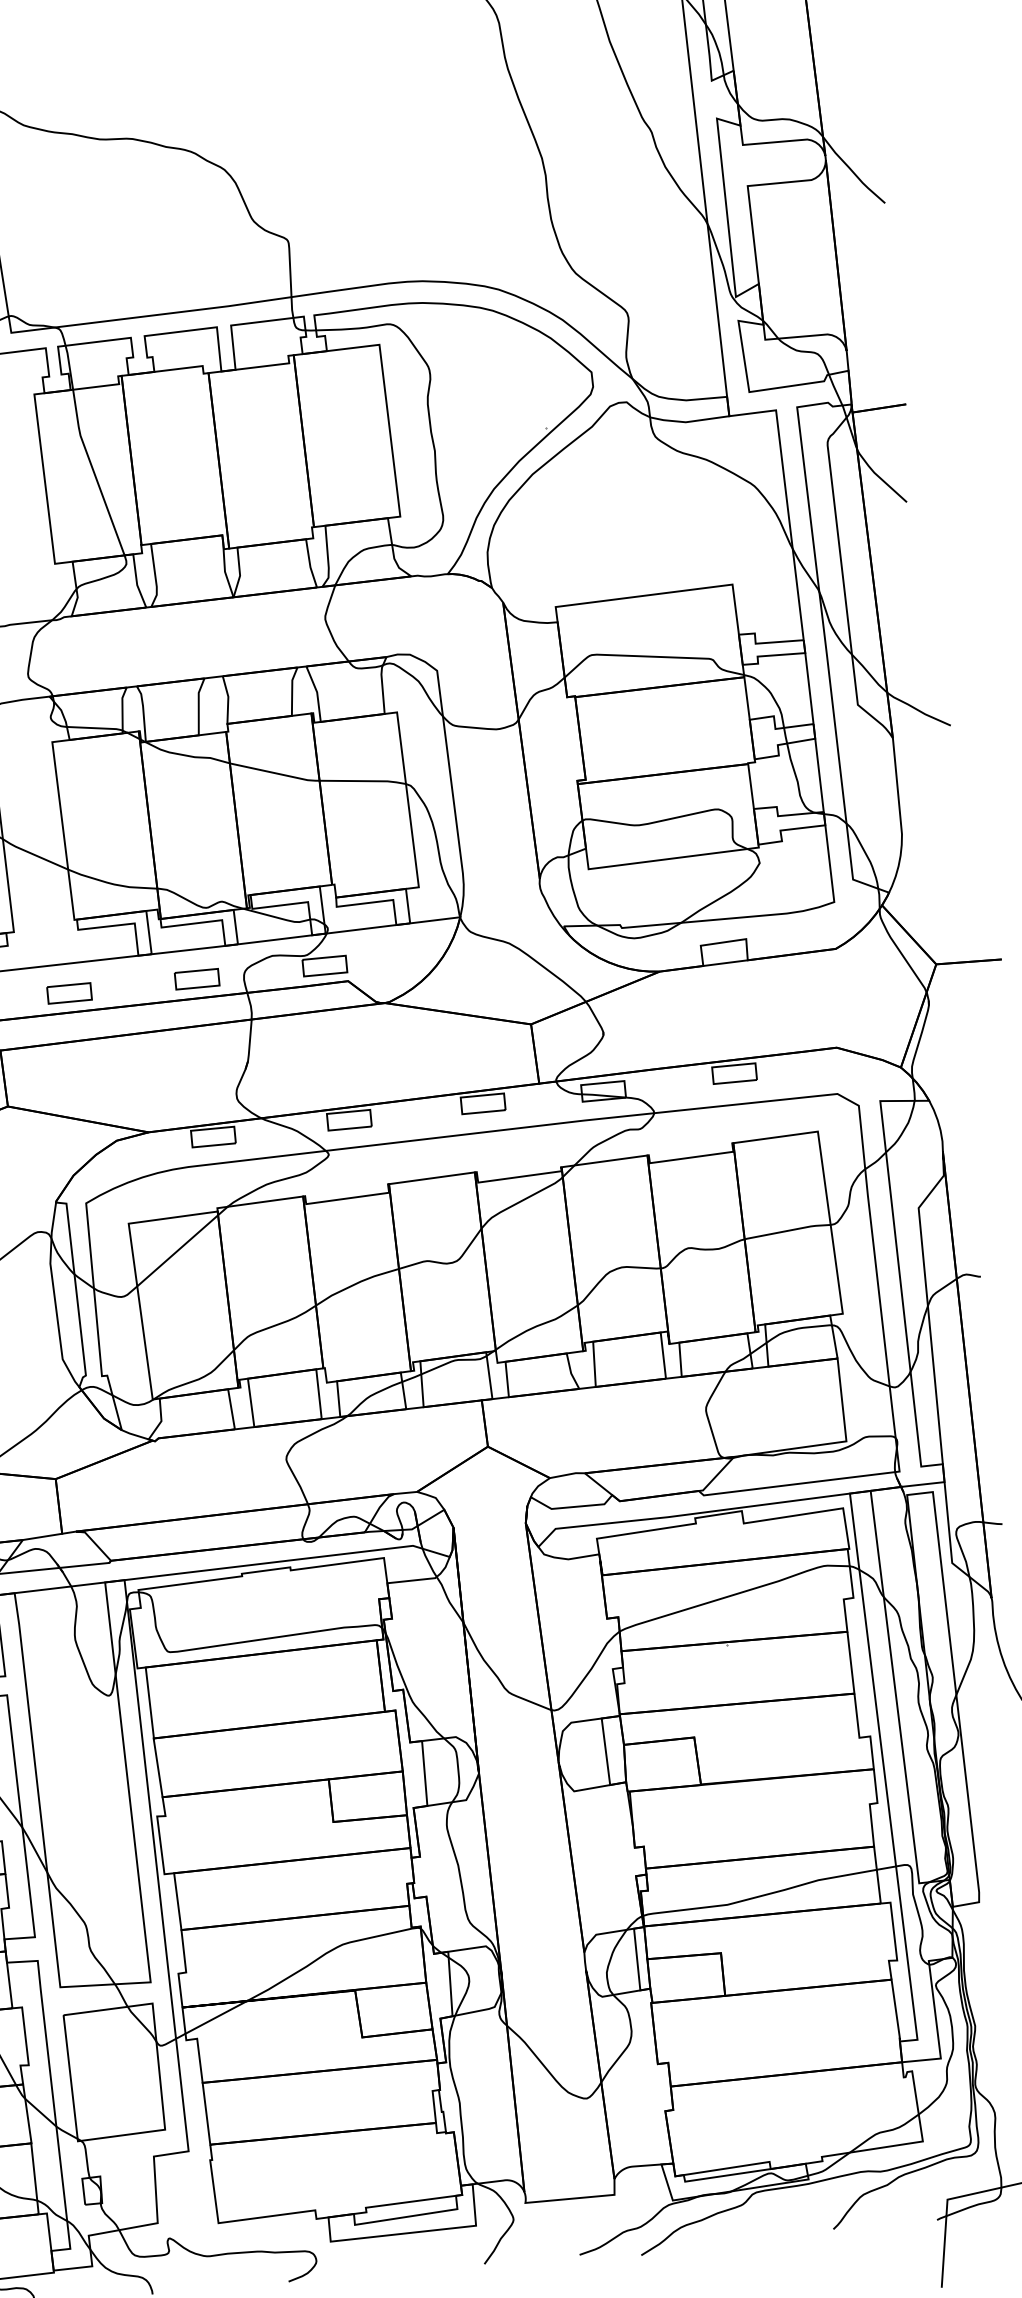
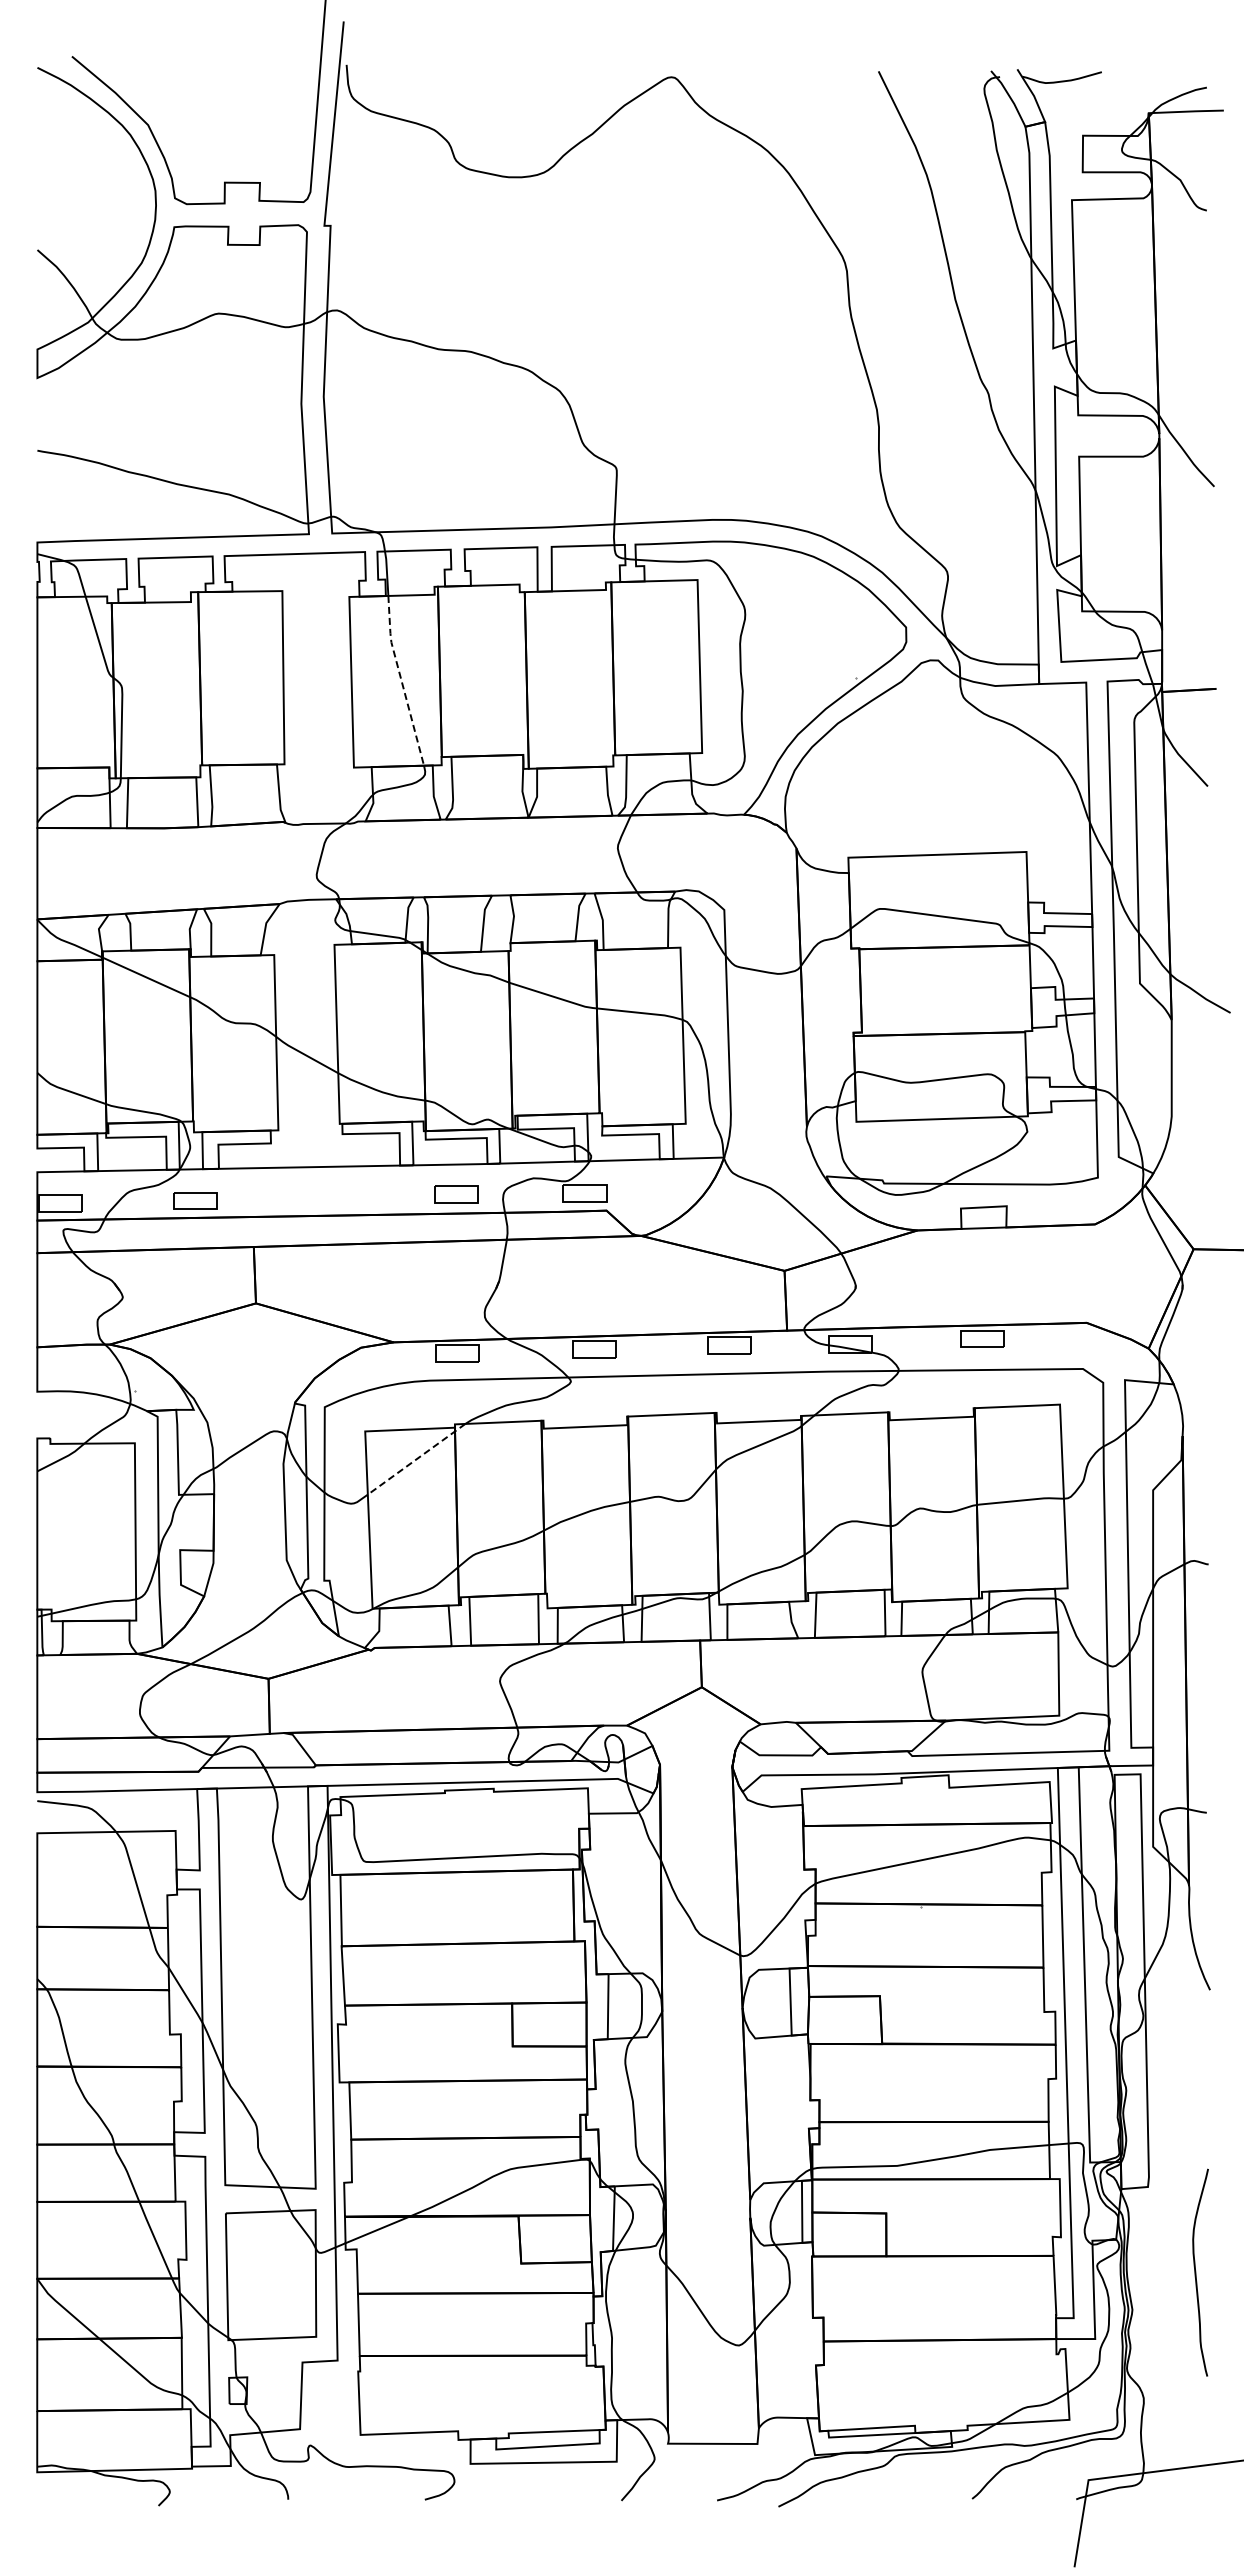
line: (94, 472) -> (401, 680), solid -> dashed
part: (69, 993) -> (327, 1196), removed
line: (182, 1246) -> (416, 1459), solid -> dashed

